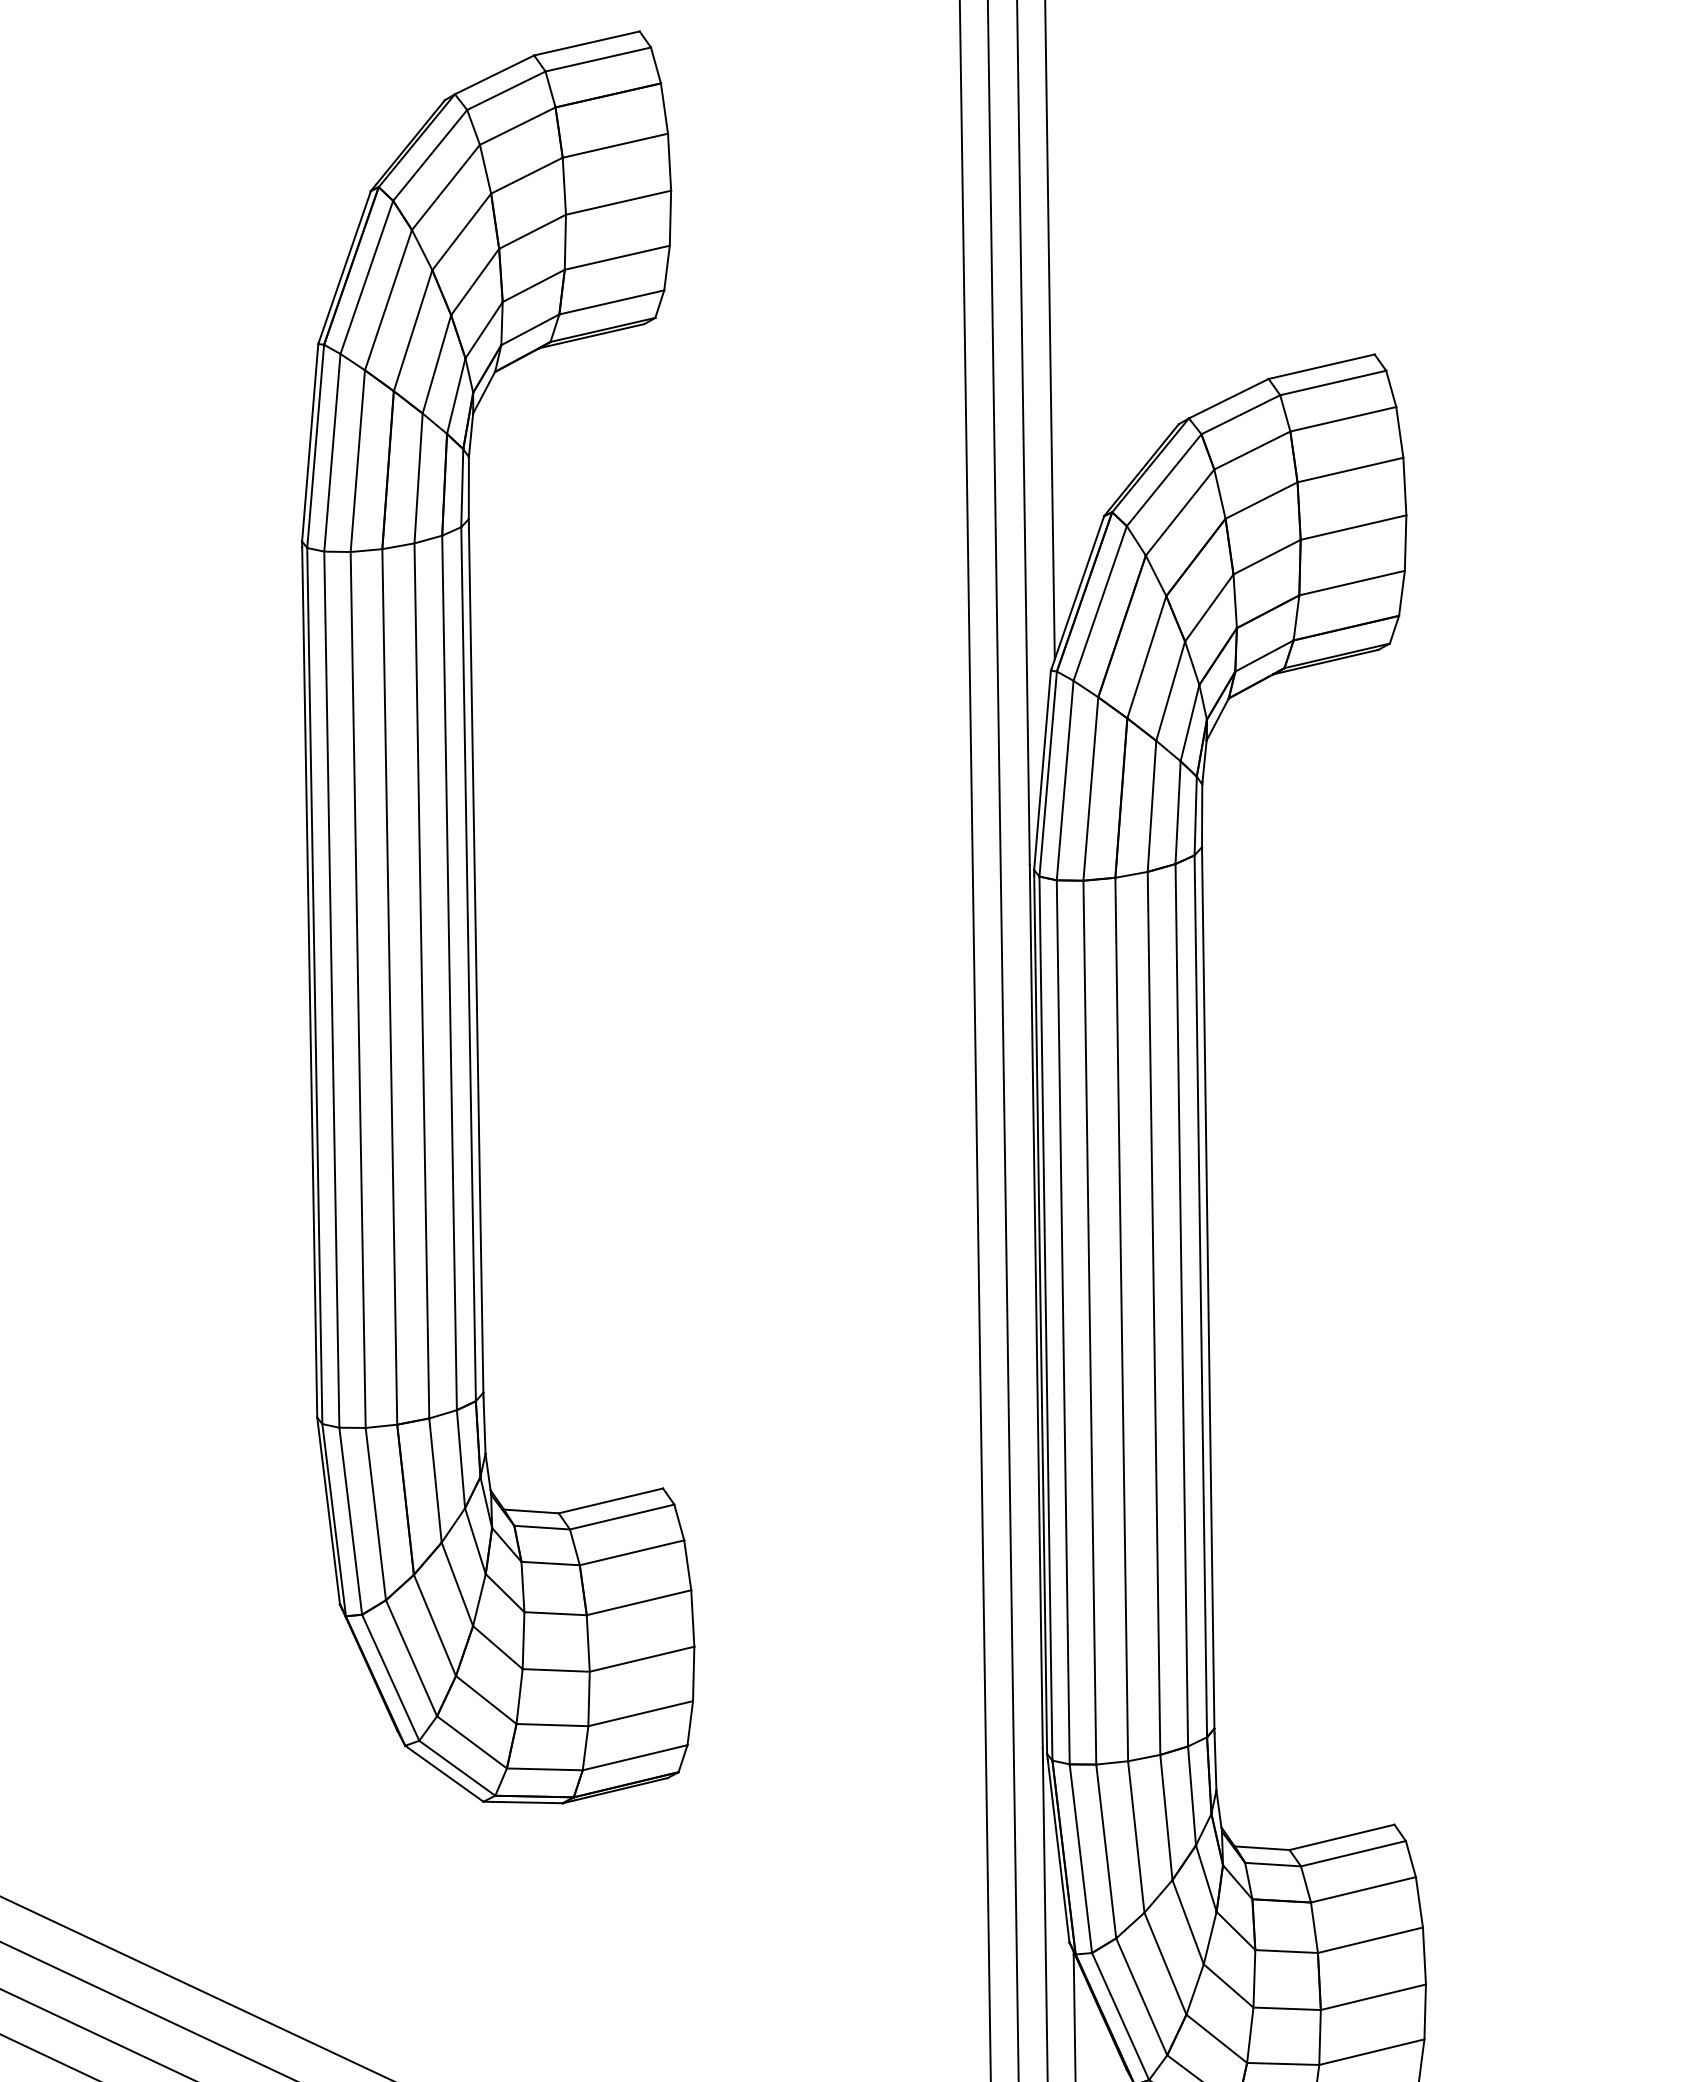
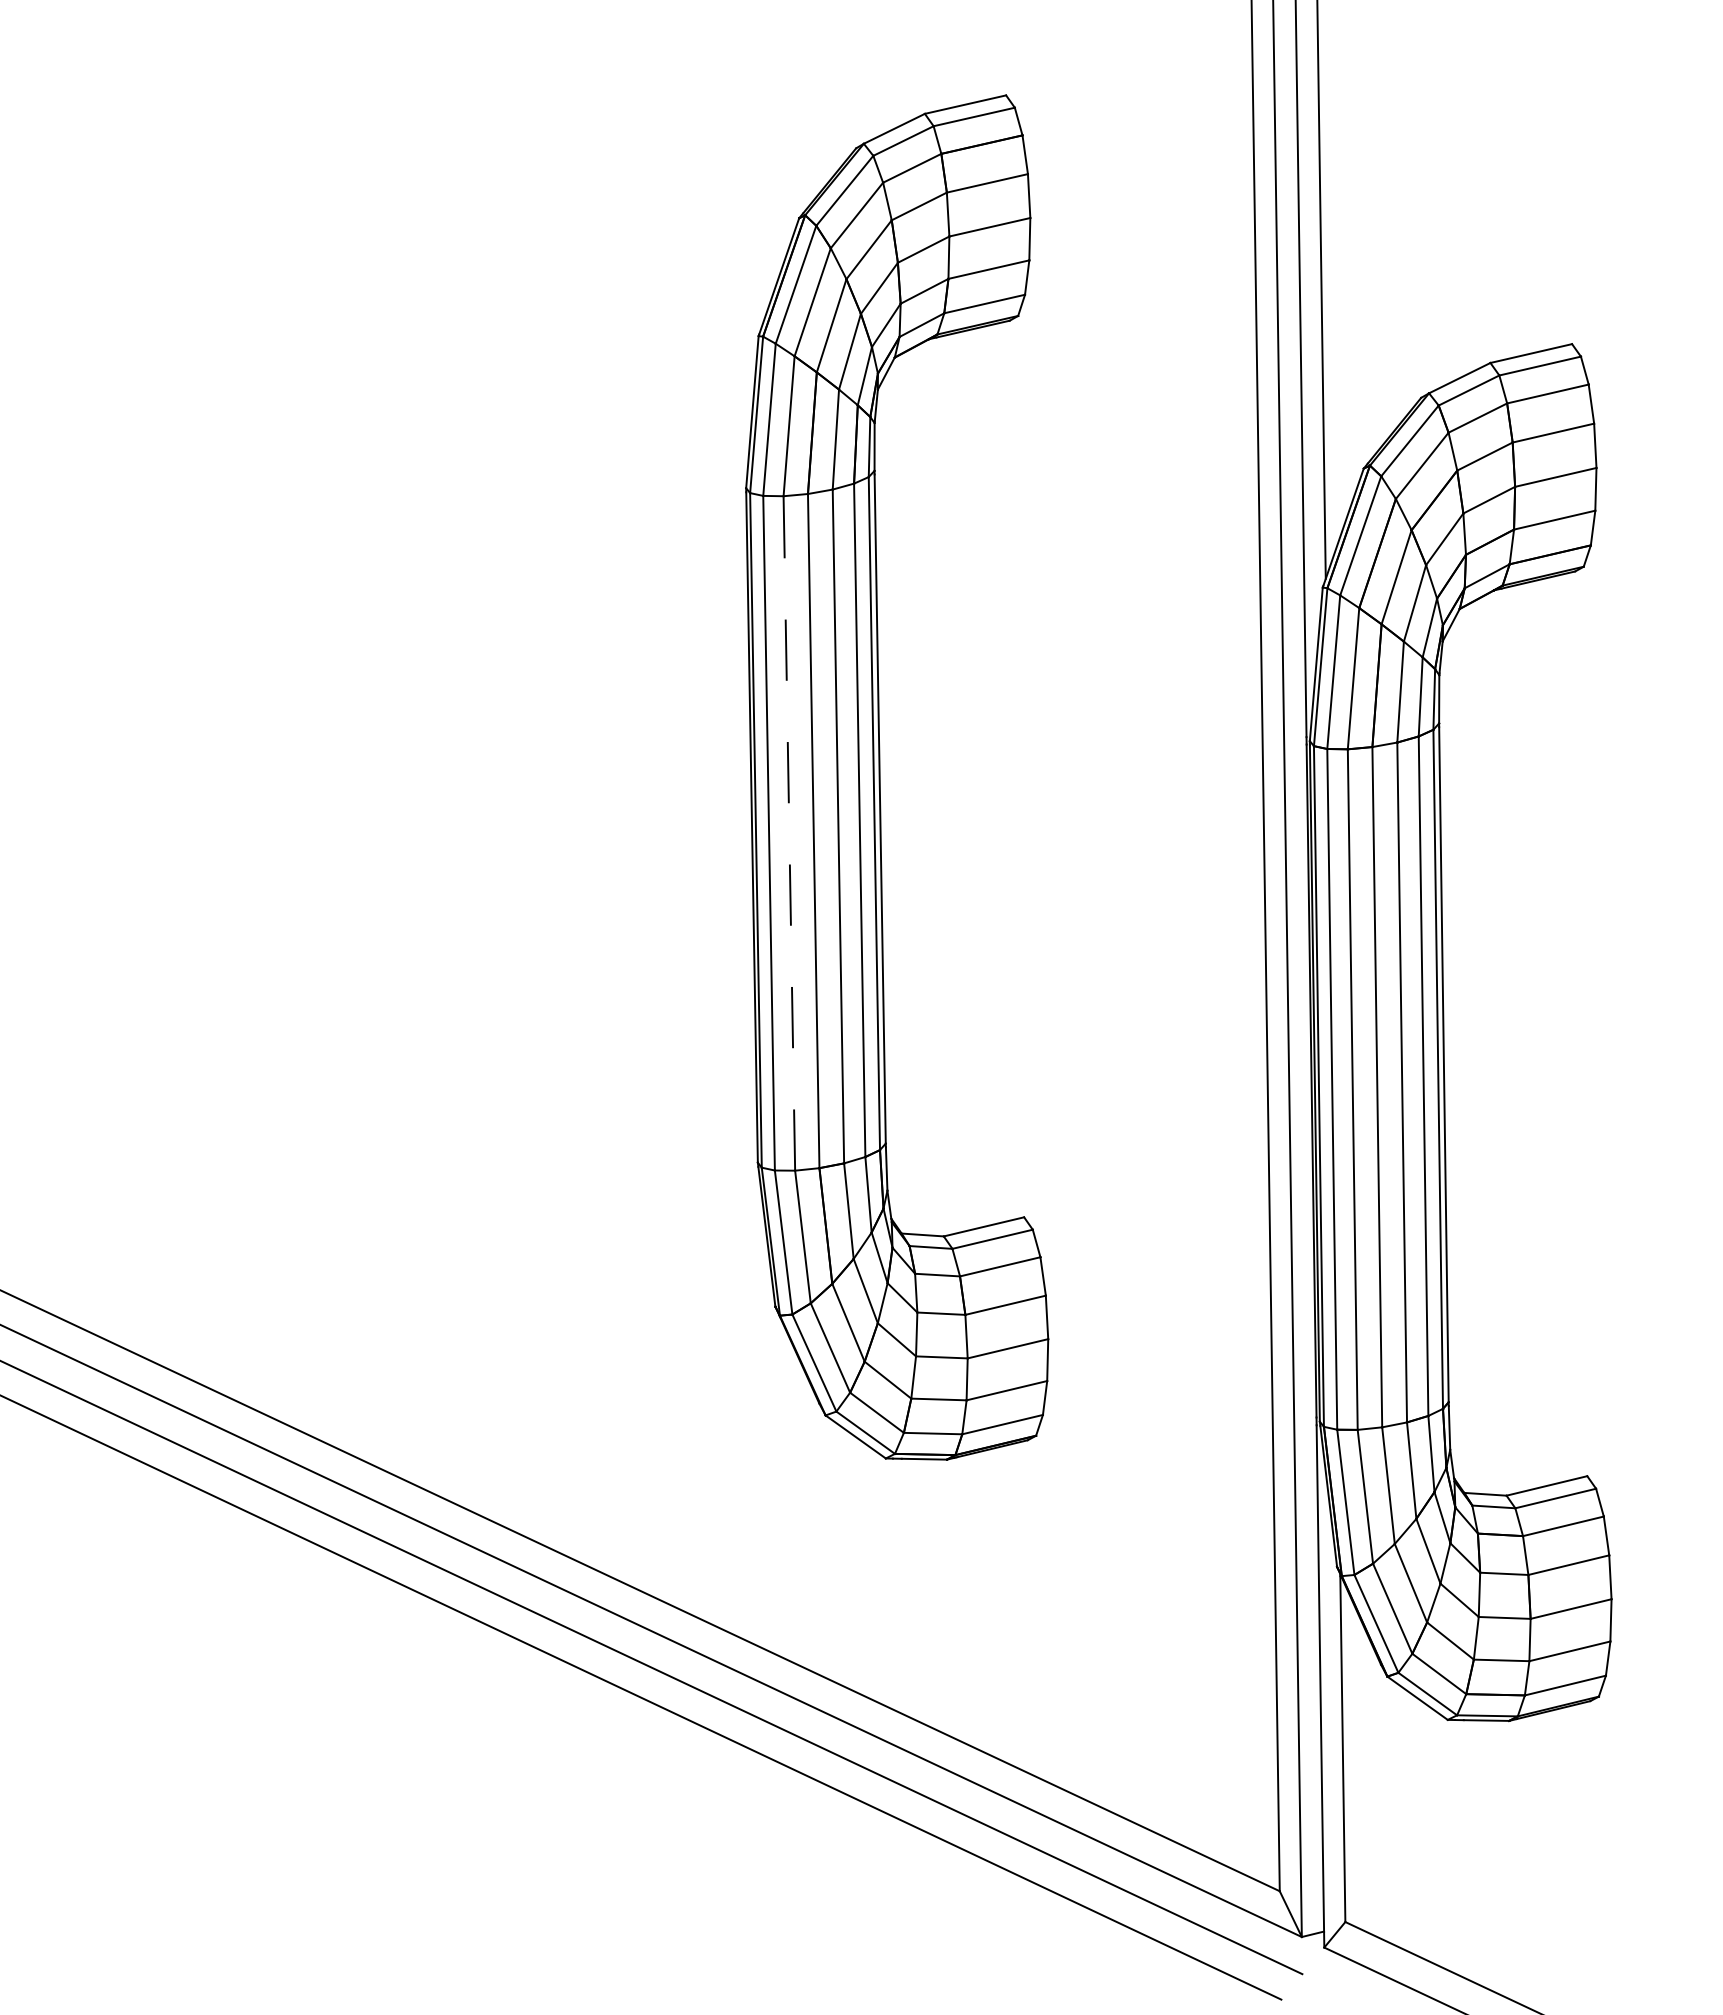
line: (358, 988) -> (789, 832), solid -> dashed

